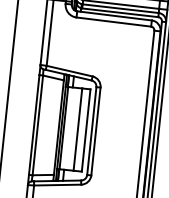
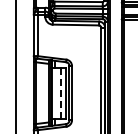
line: (77, 130) -> (60, 93), solid -> dashed

